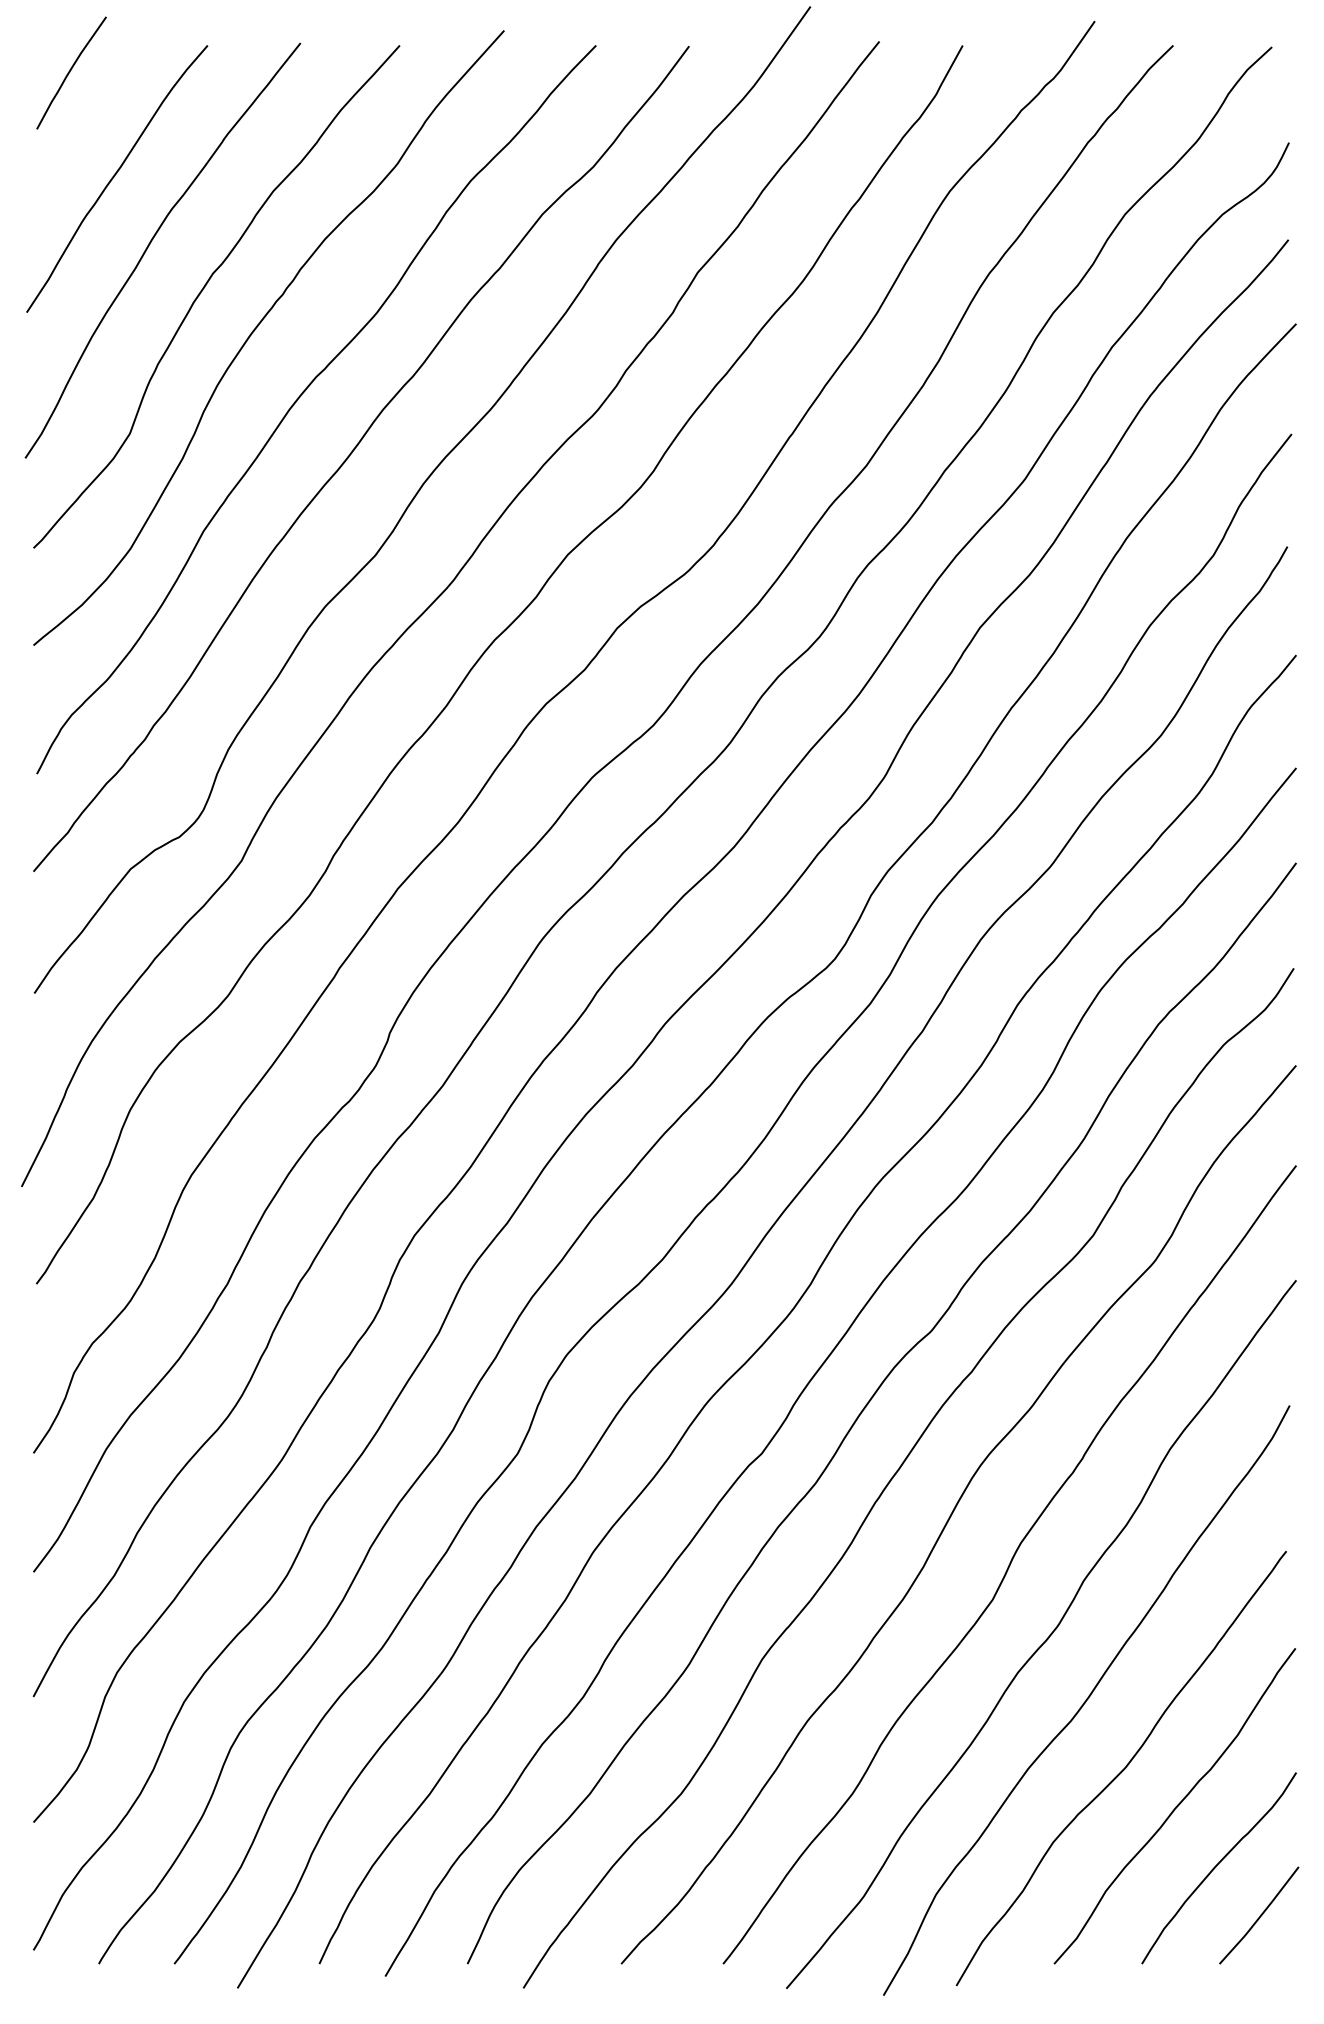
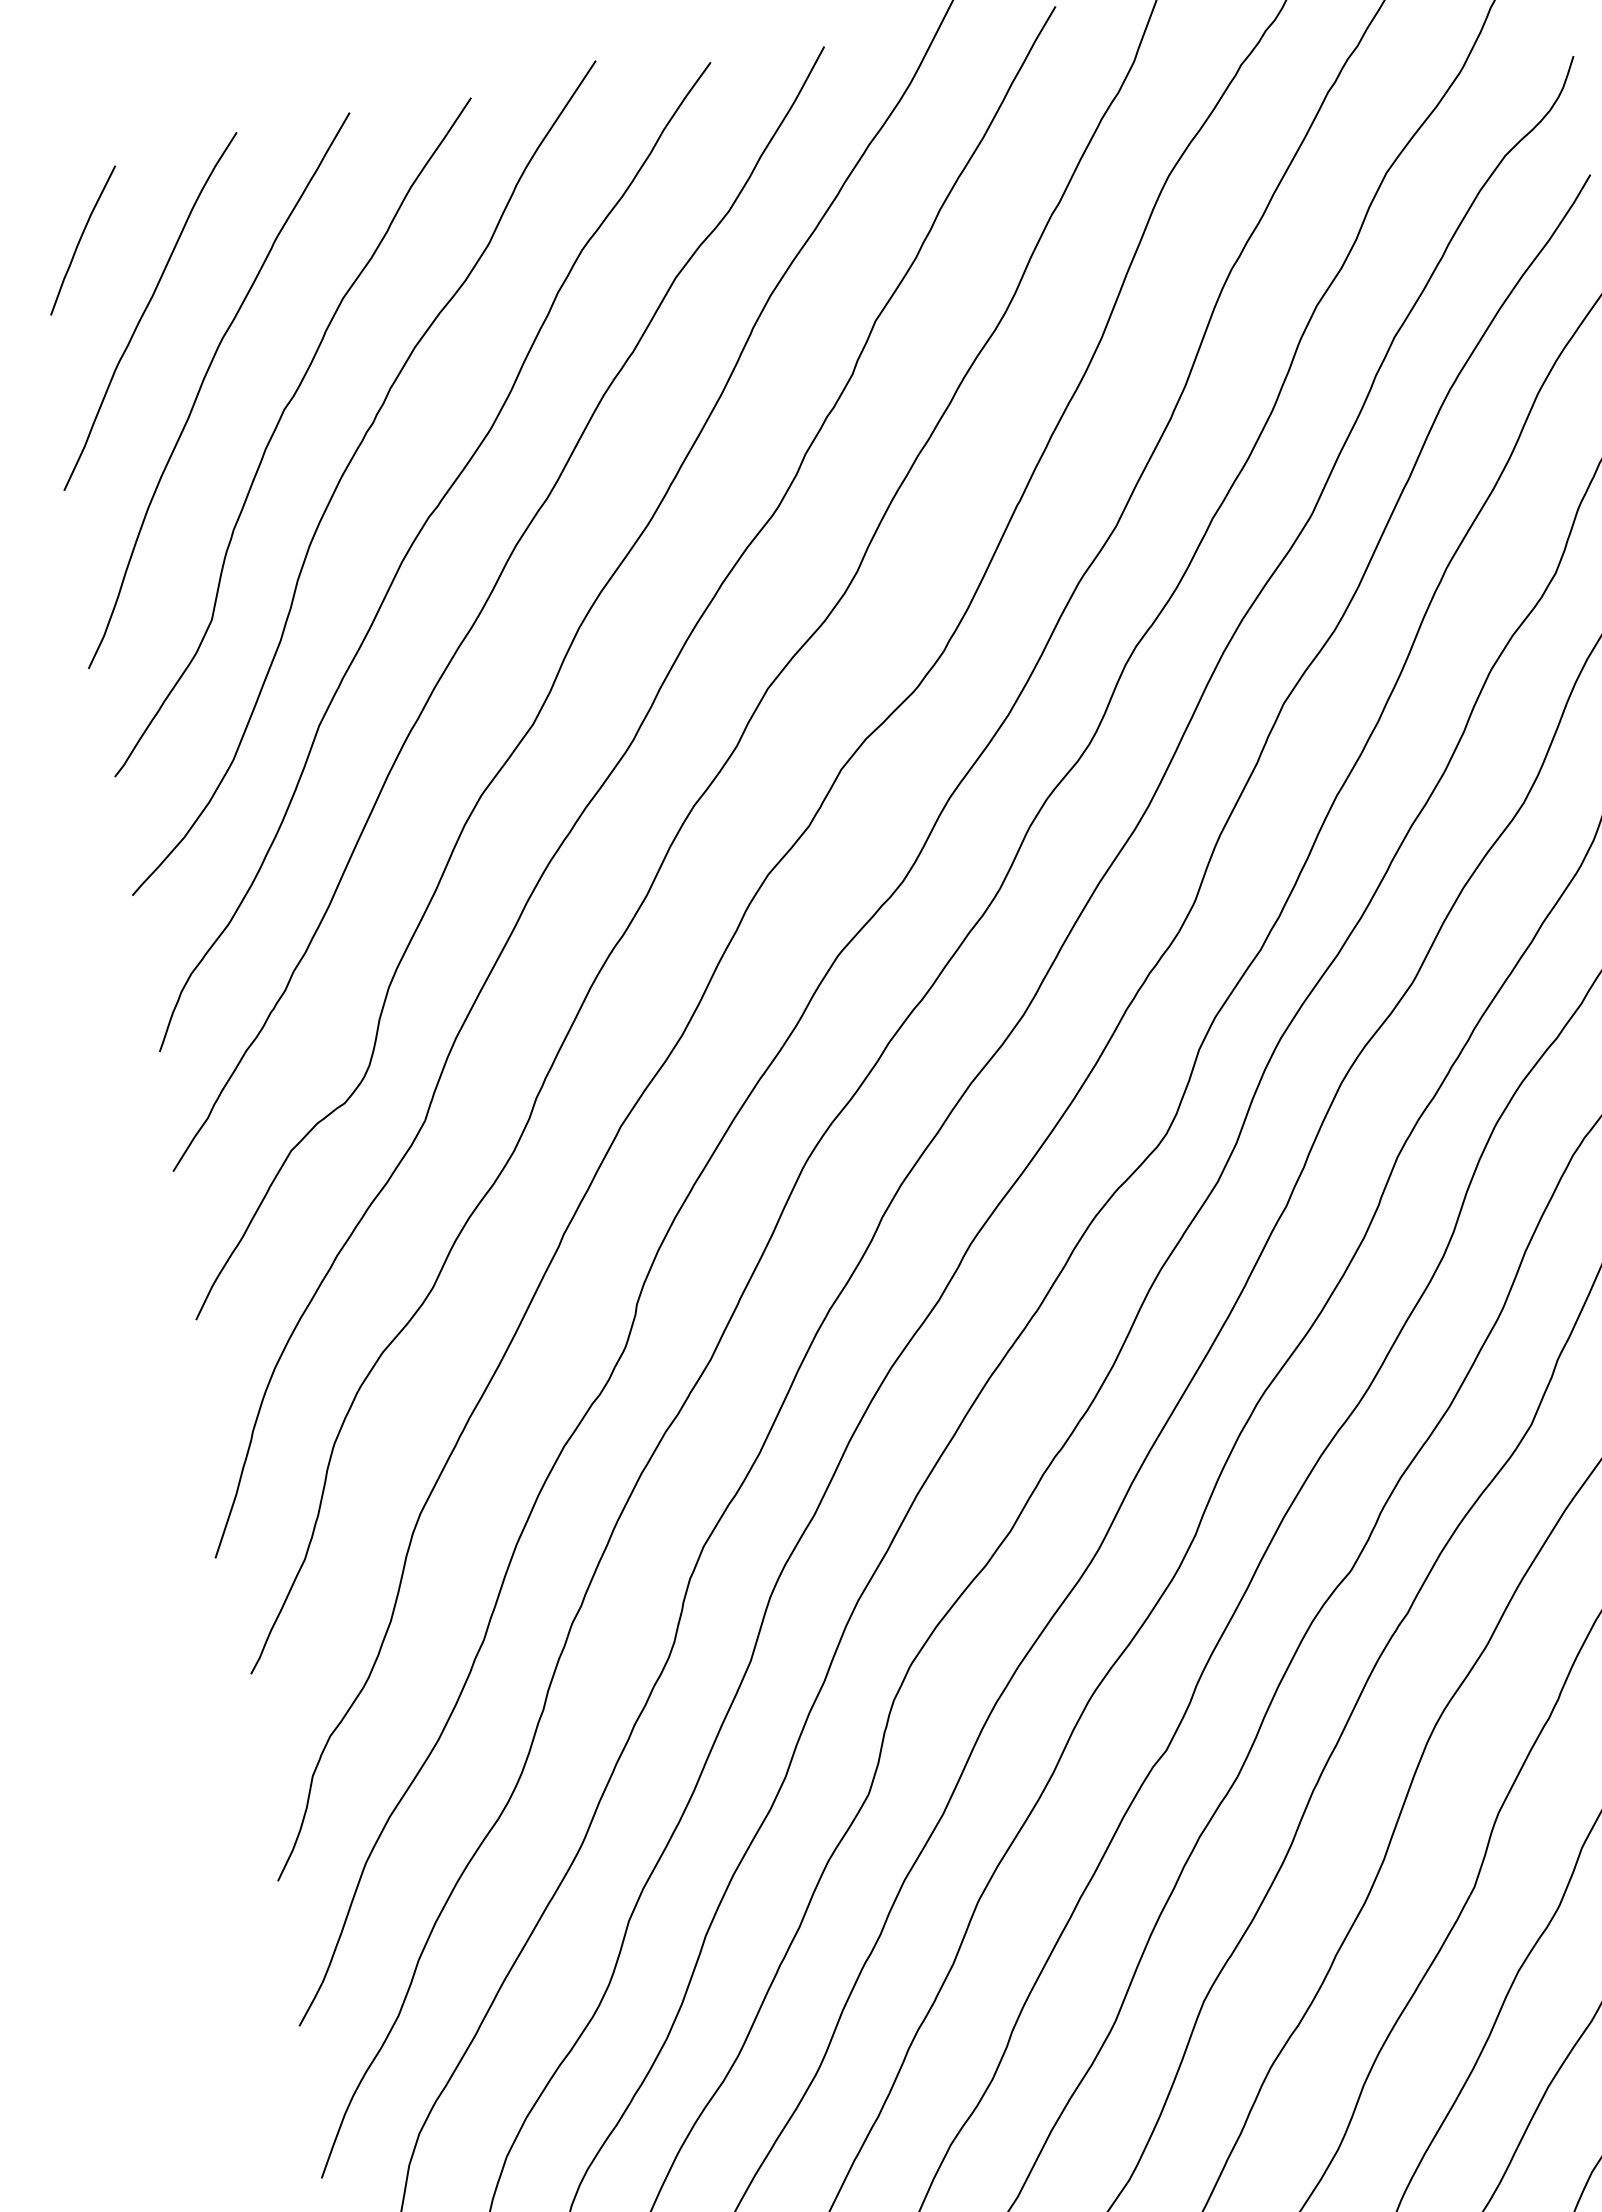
curve: (70, 72) -> (81, 240), moved

